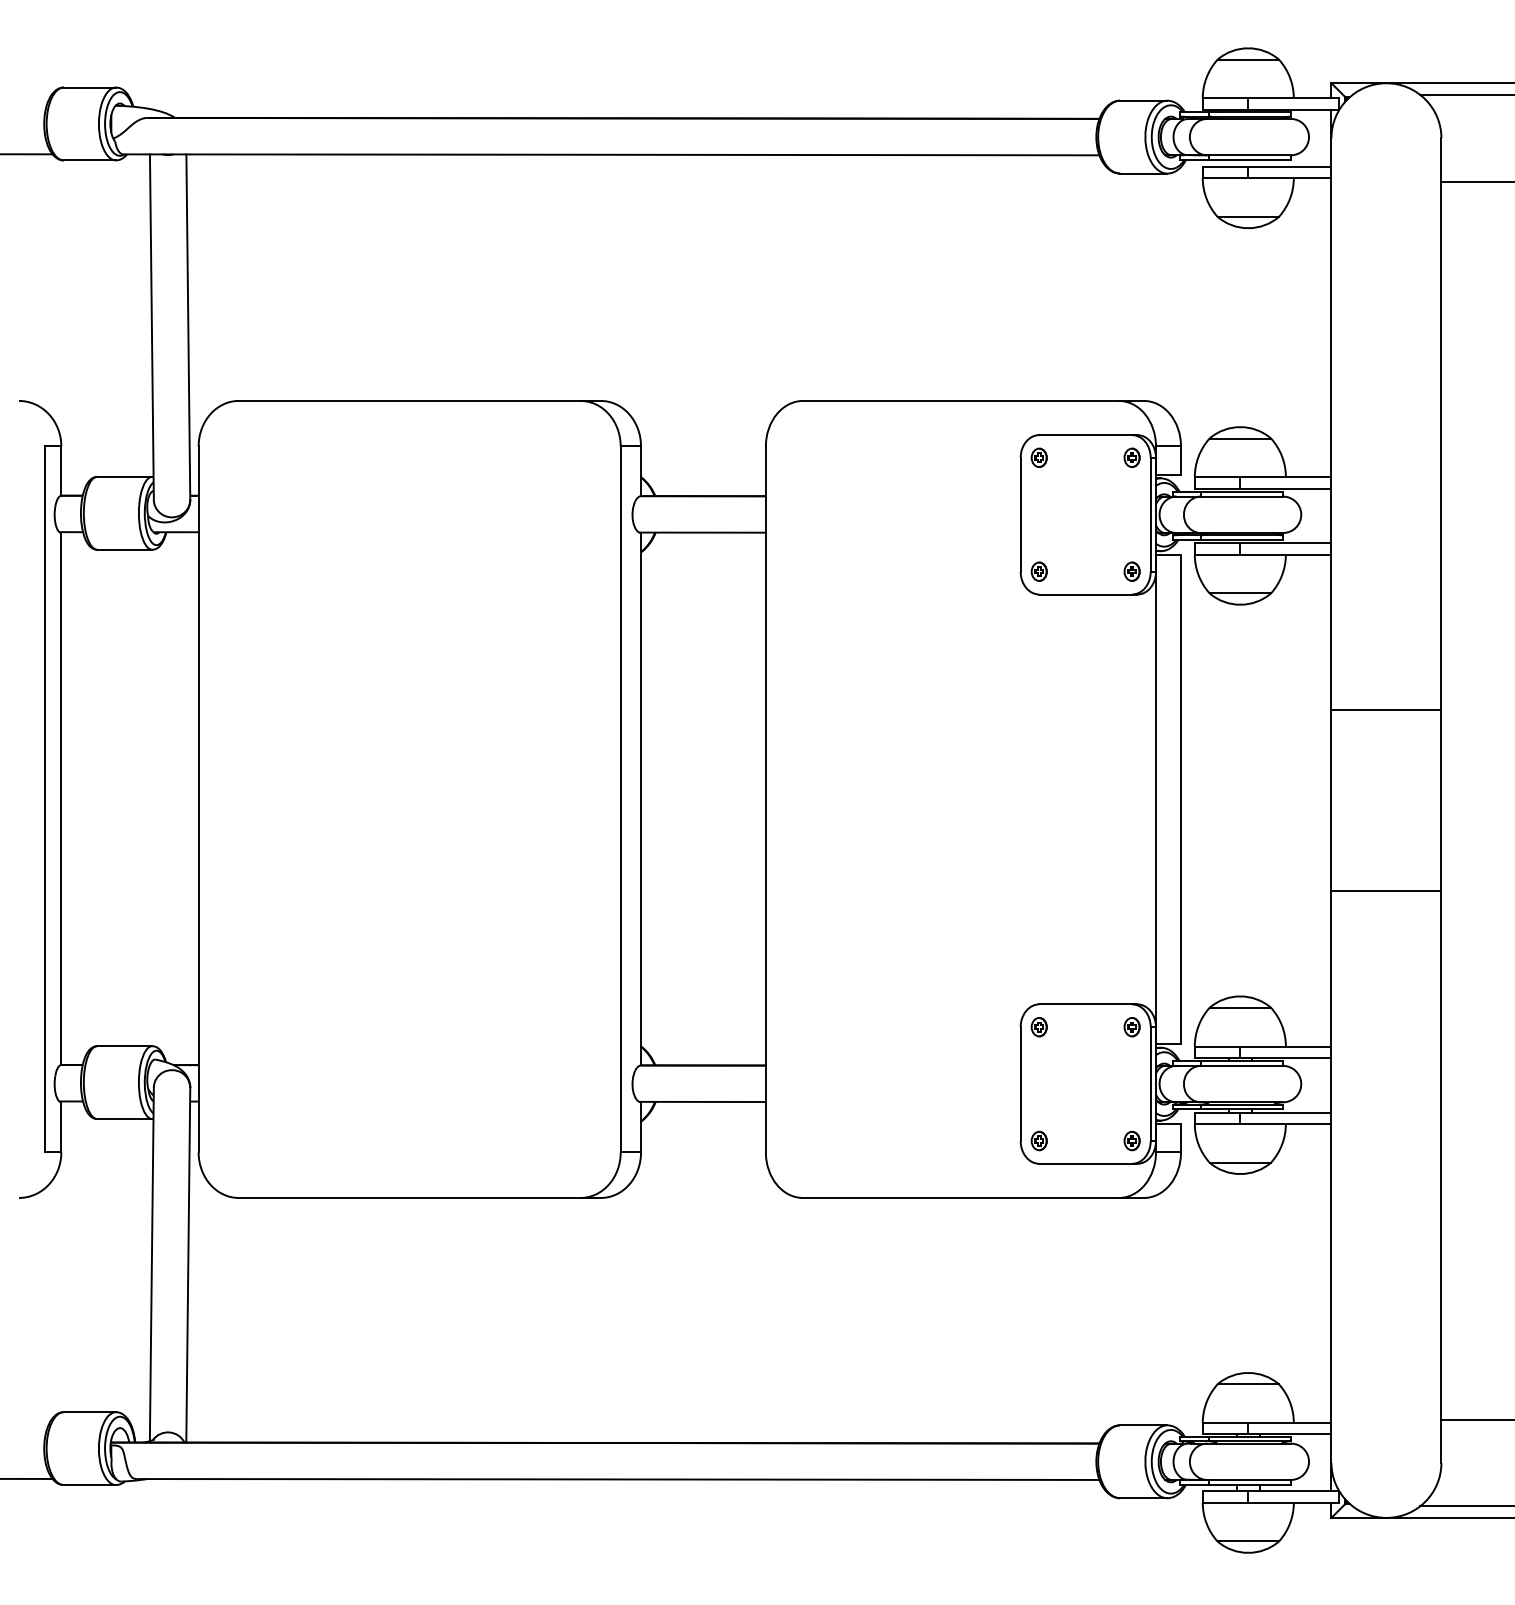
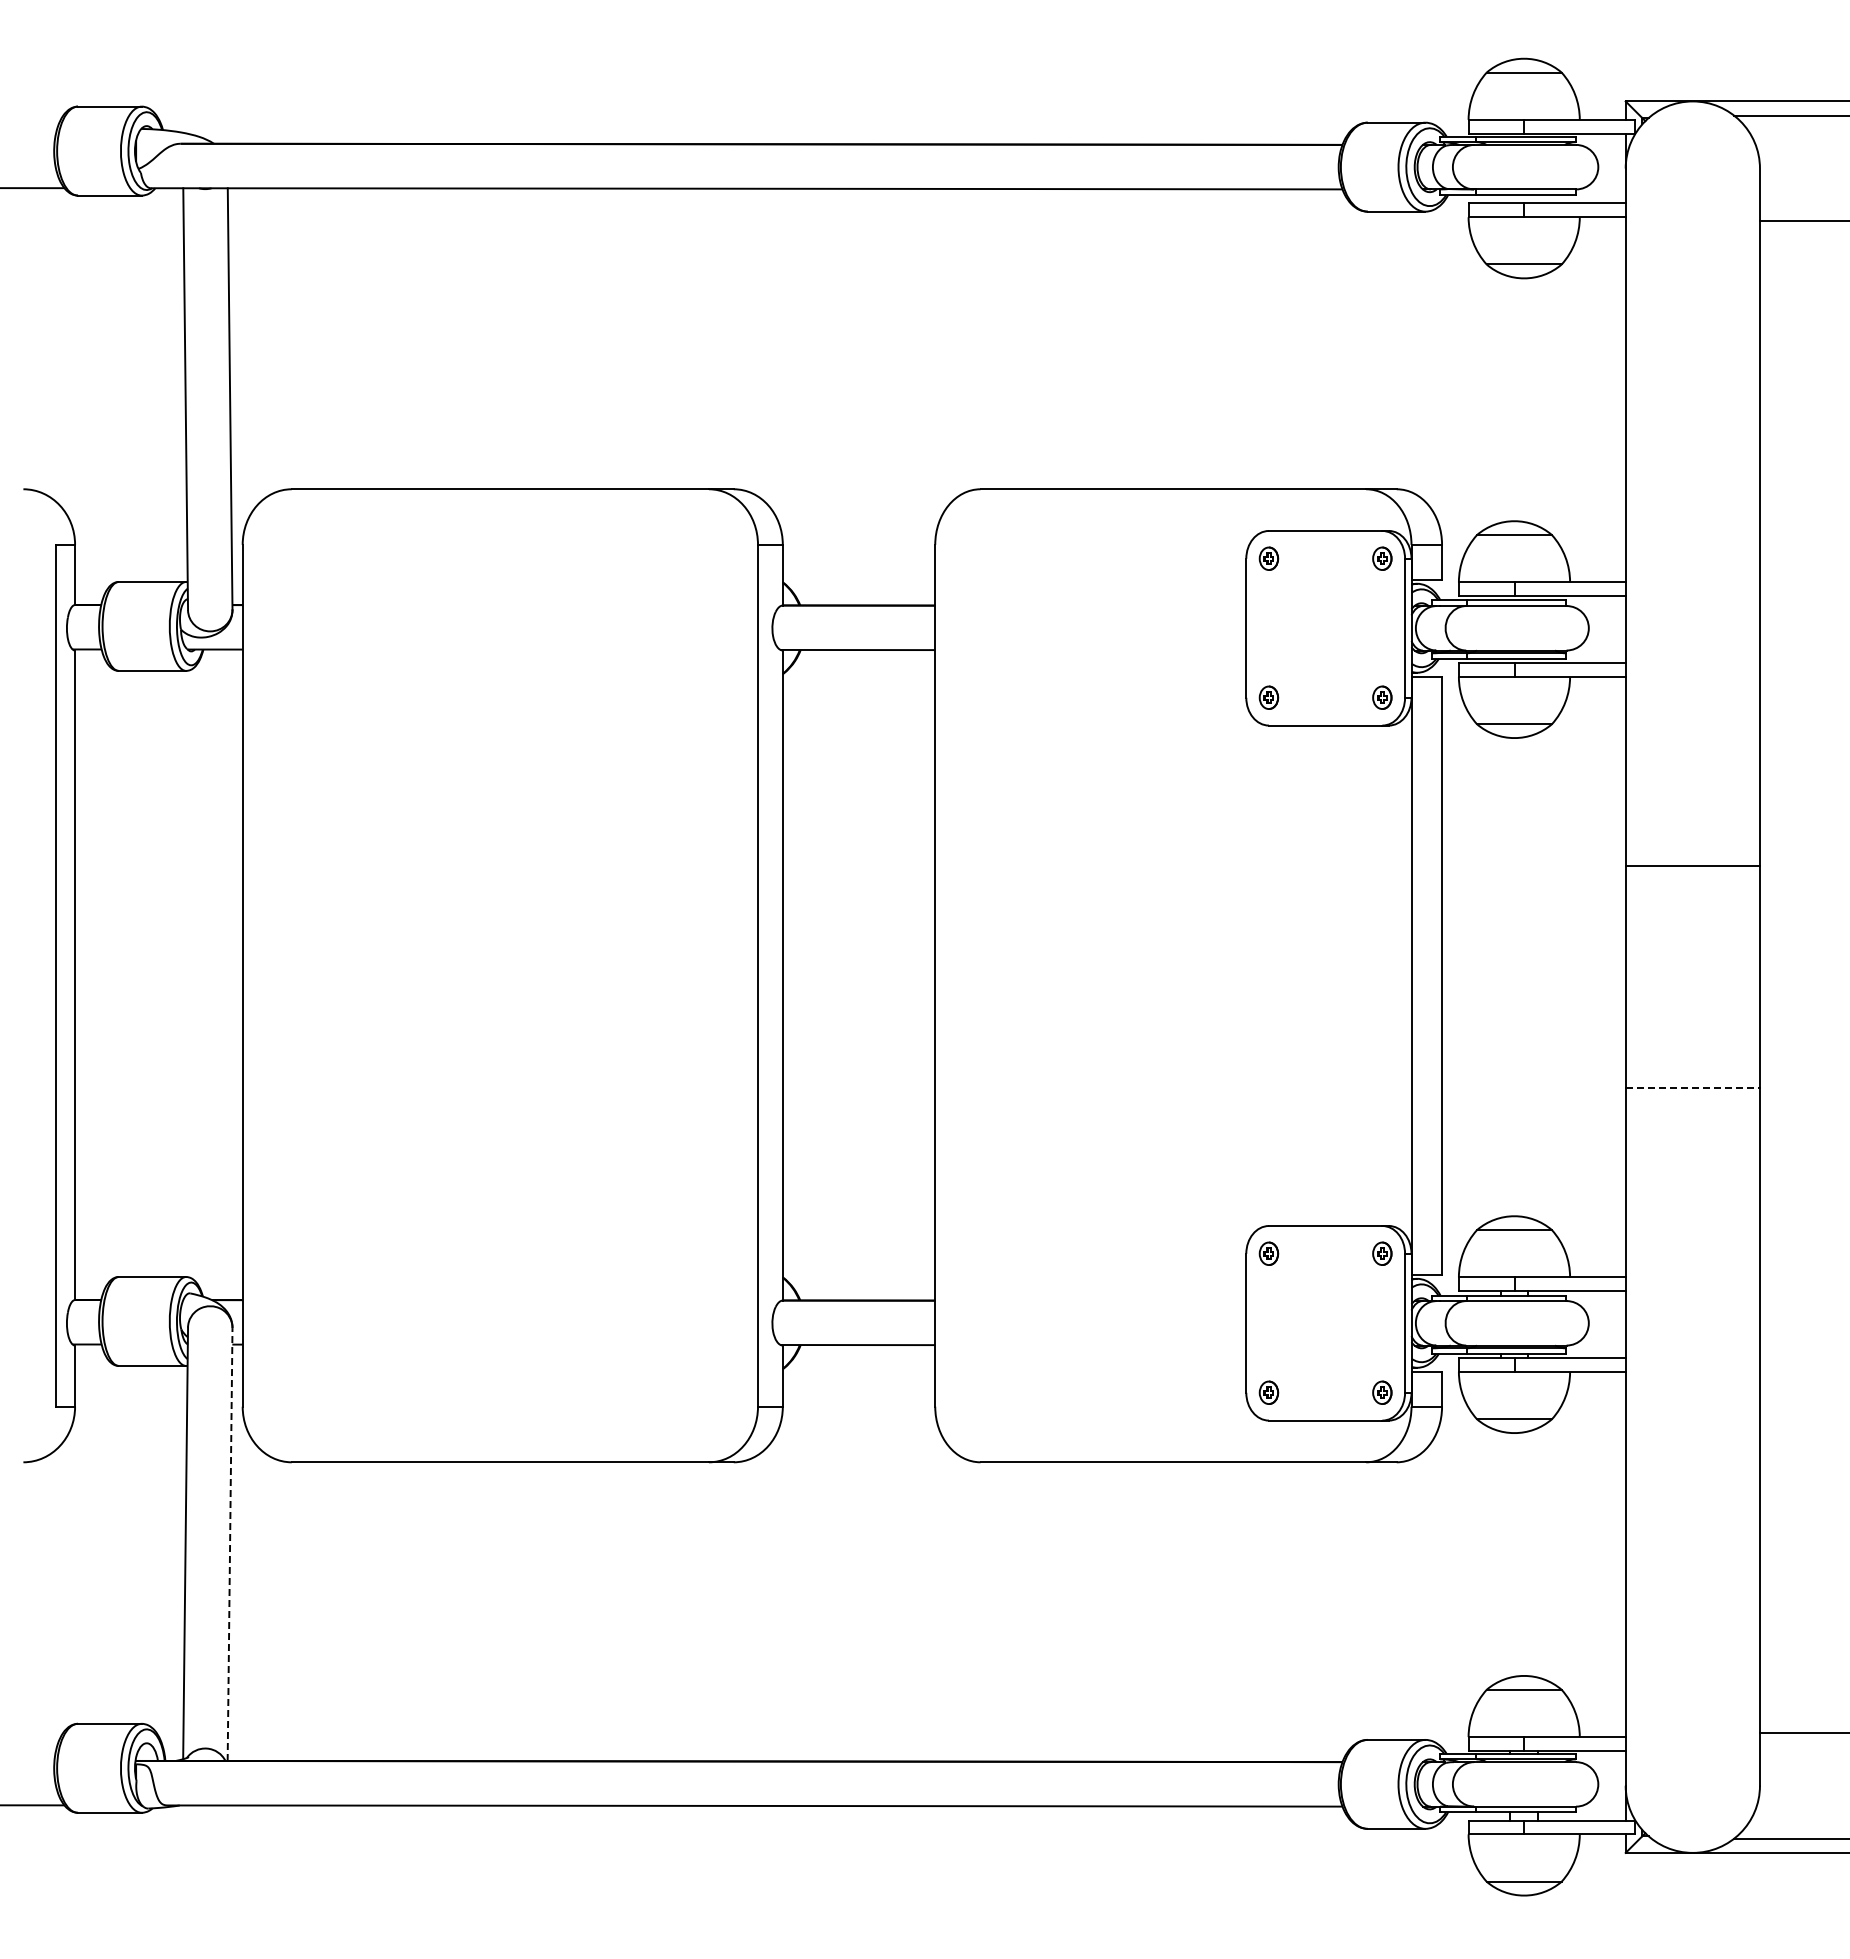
line: (1386, 890) -> (1693, 1087), solid -> dashed
line: (188, 1265) -> (230, 1544), solid -> dashed

